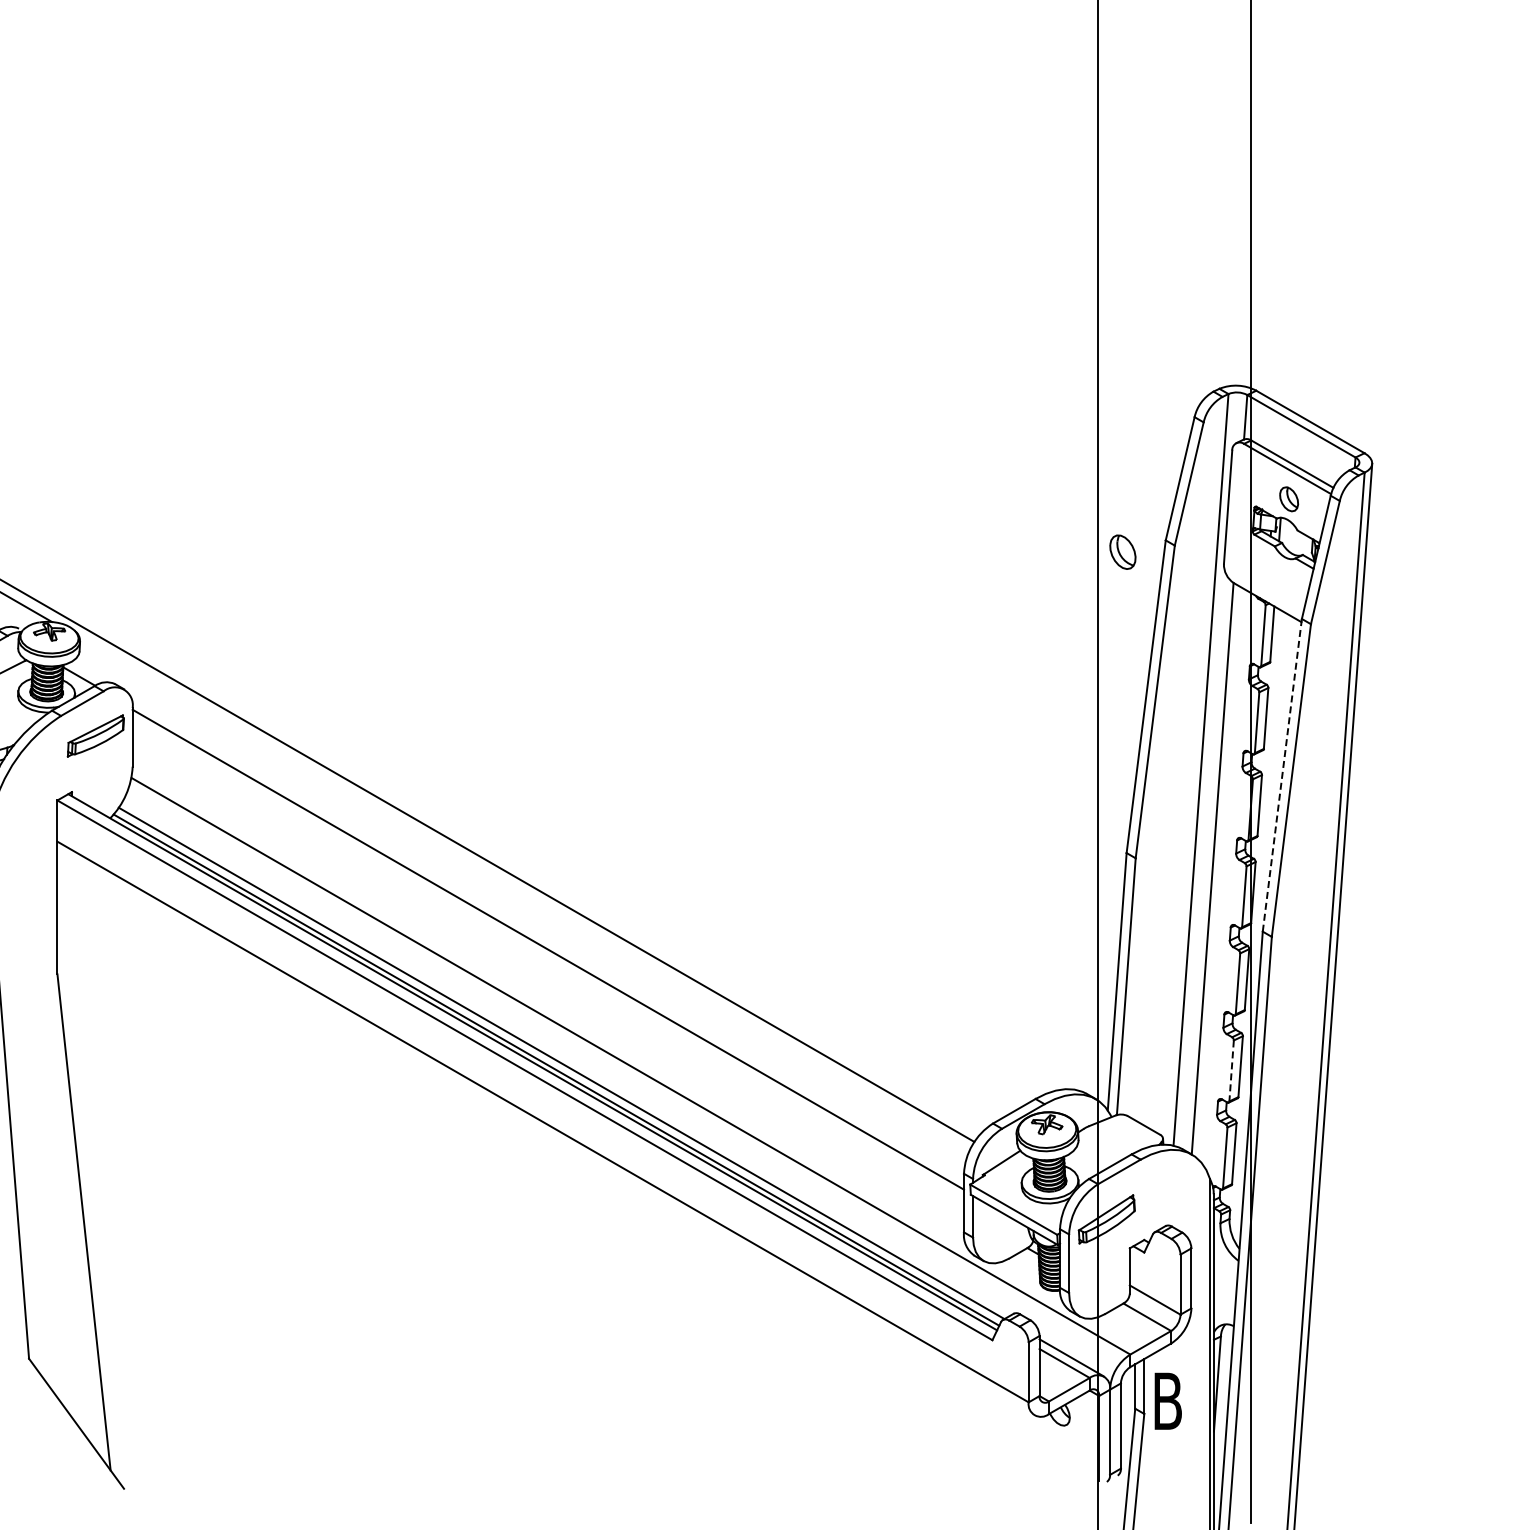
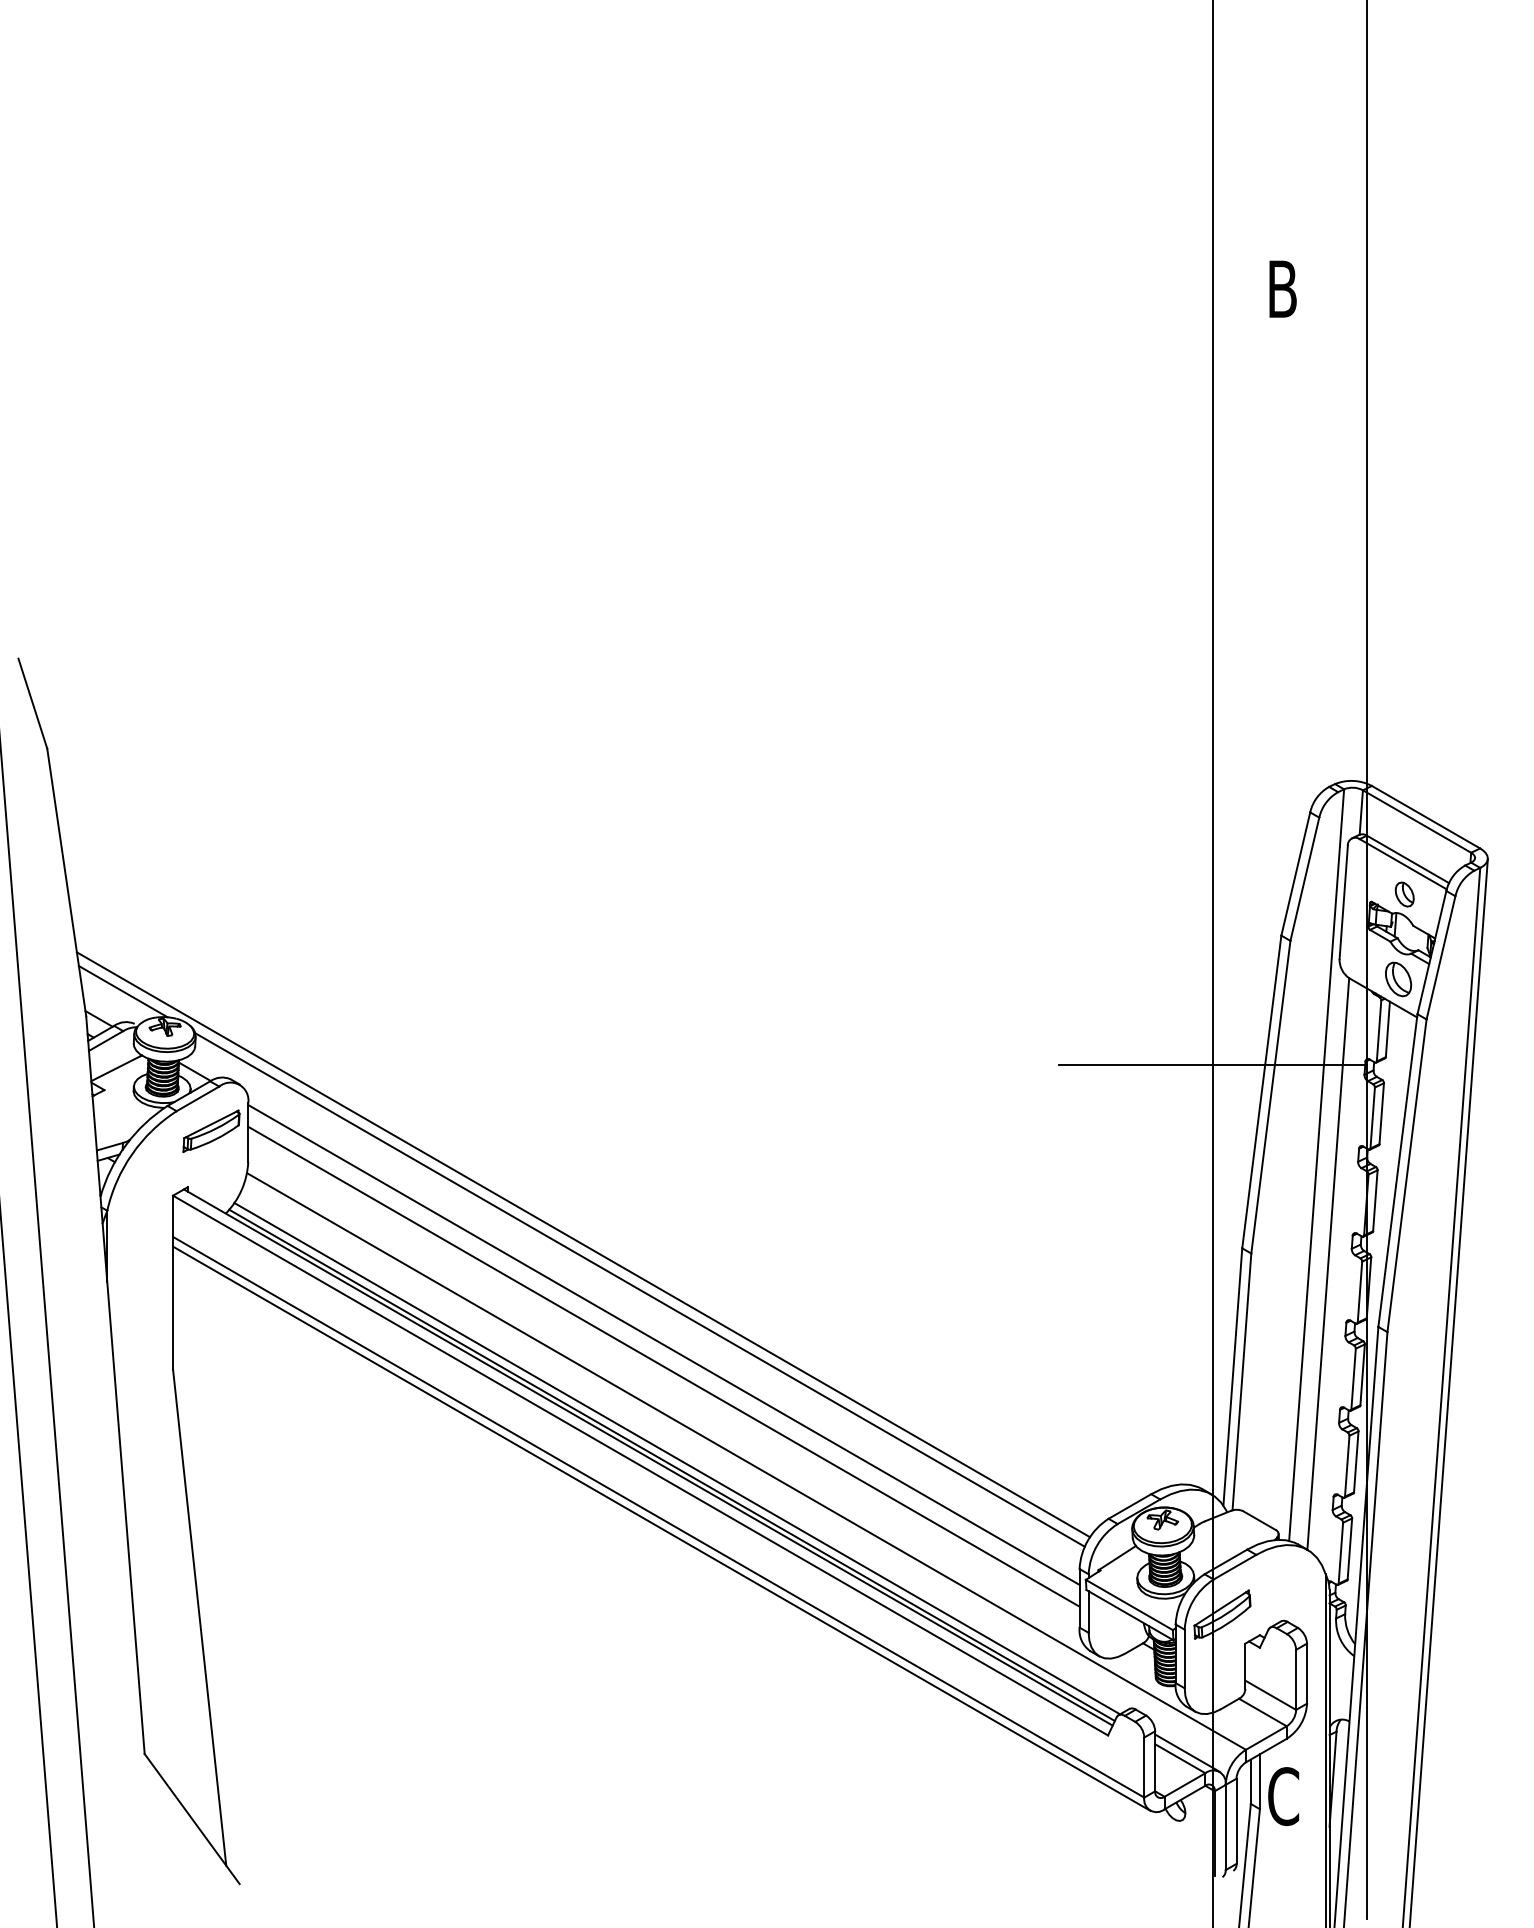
part: (1122, 552) -> (1398, 979), moved
line: (1096, 670) -> (1212, 1065), added
line: (1281, 775) -> (1397, 1170), dashed -> solid
line: (523, 894) -> (639, 1289), added
line: (547, 971) -> (663, 1366), added
line: (1231, 1071) -> (1347, 1466), dashed -> solid
line: (545, 1133) -> (661, 1528), added
text: (1167, 1401) -> (1283, 1796), B -> C

